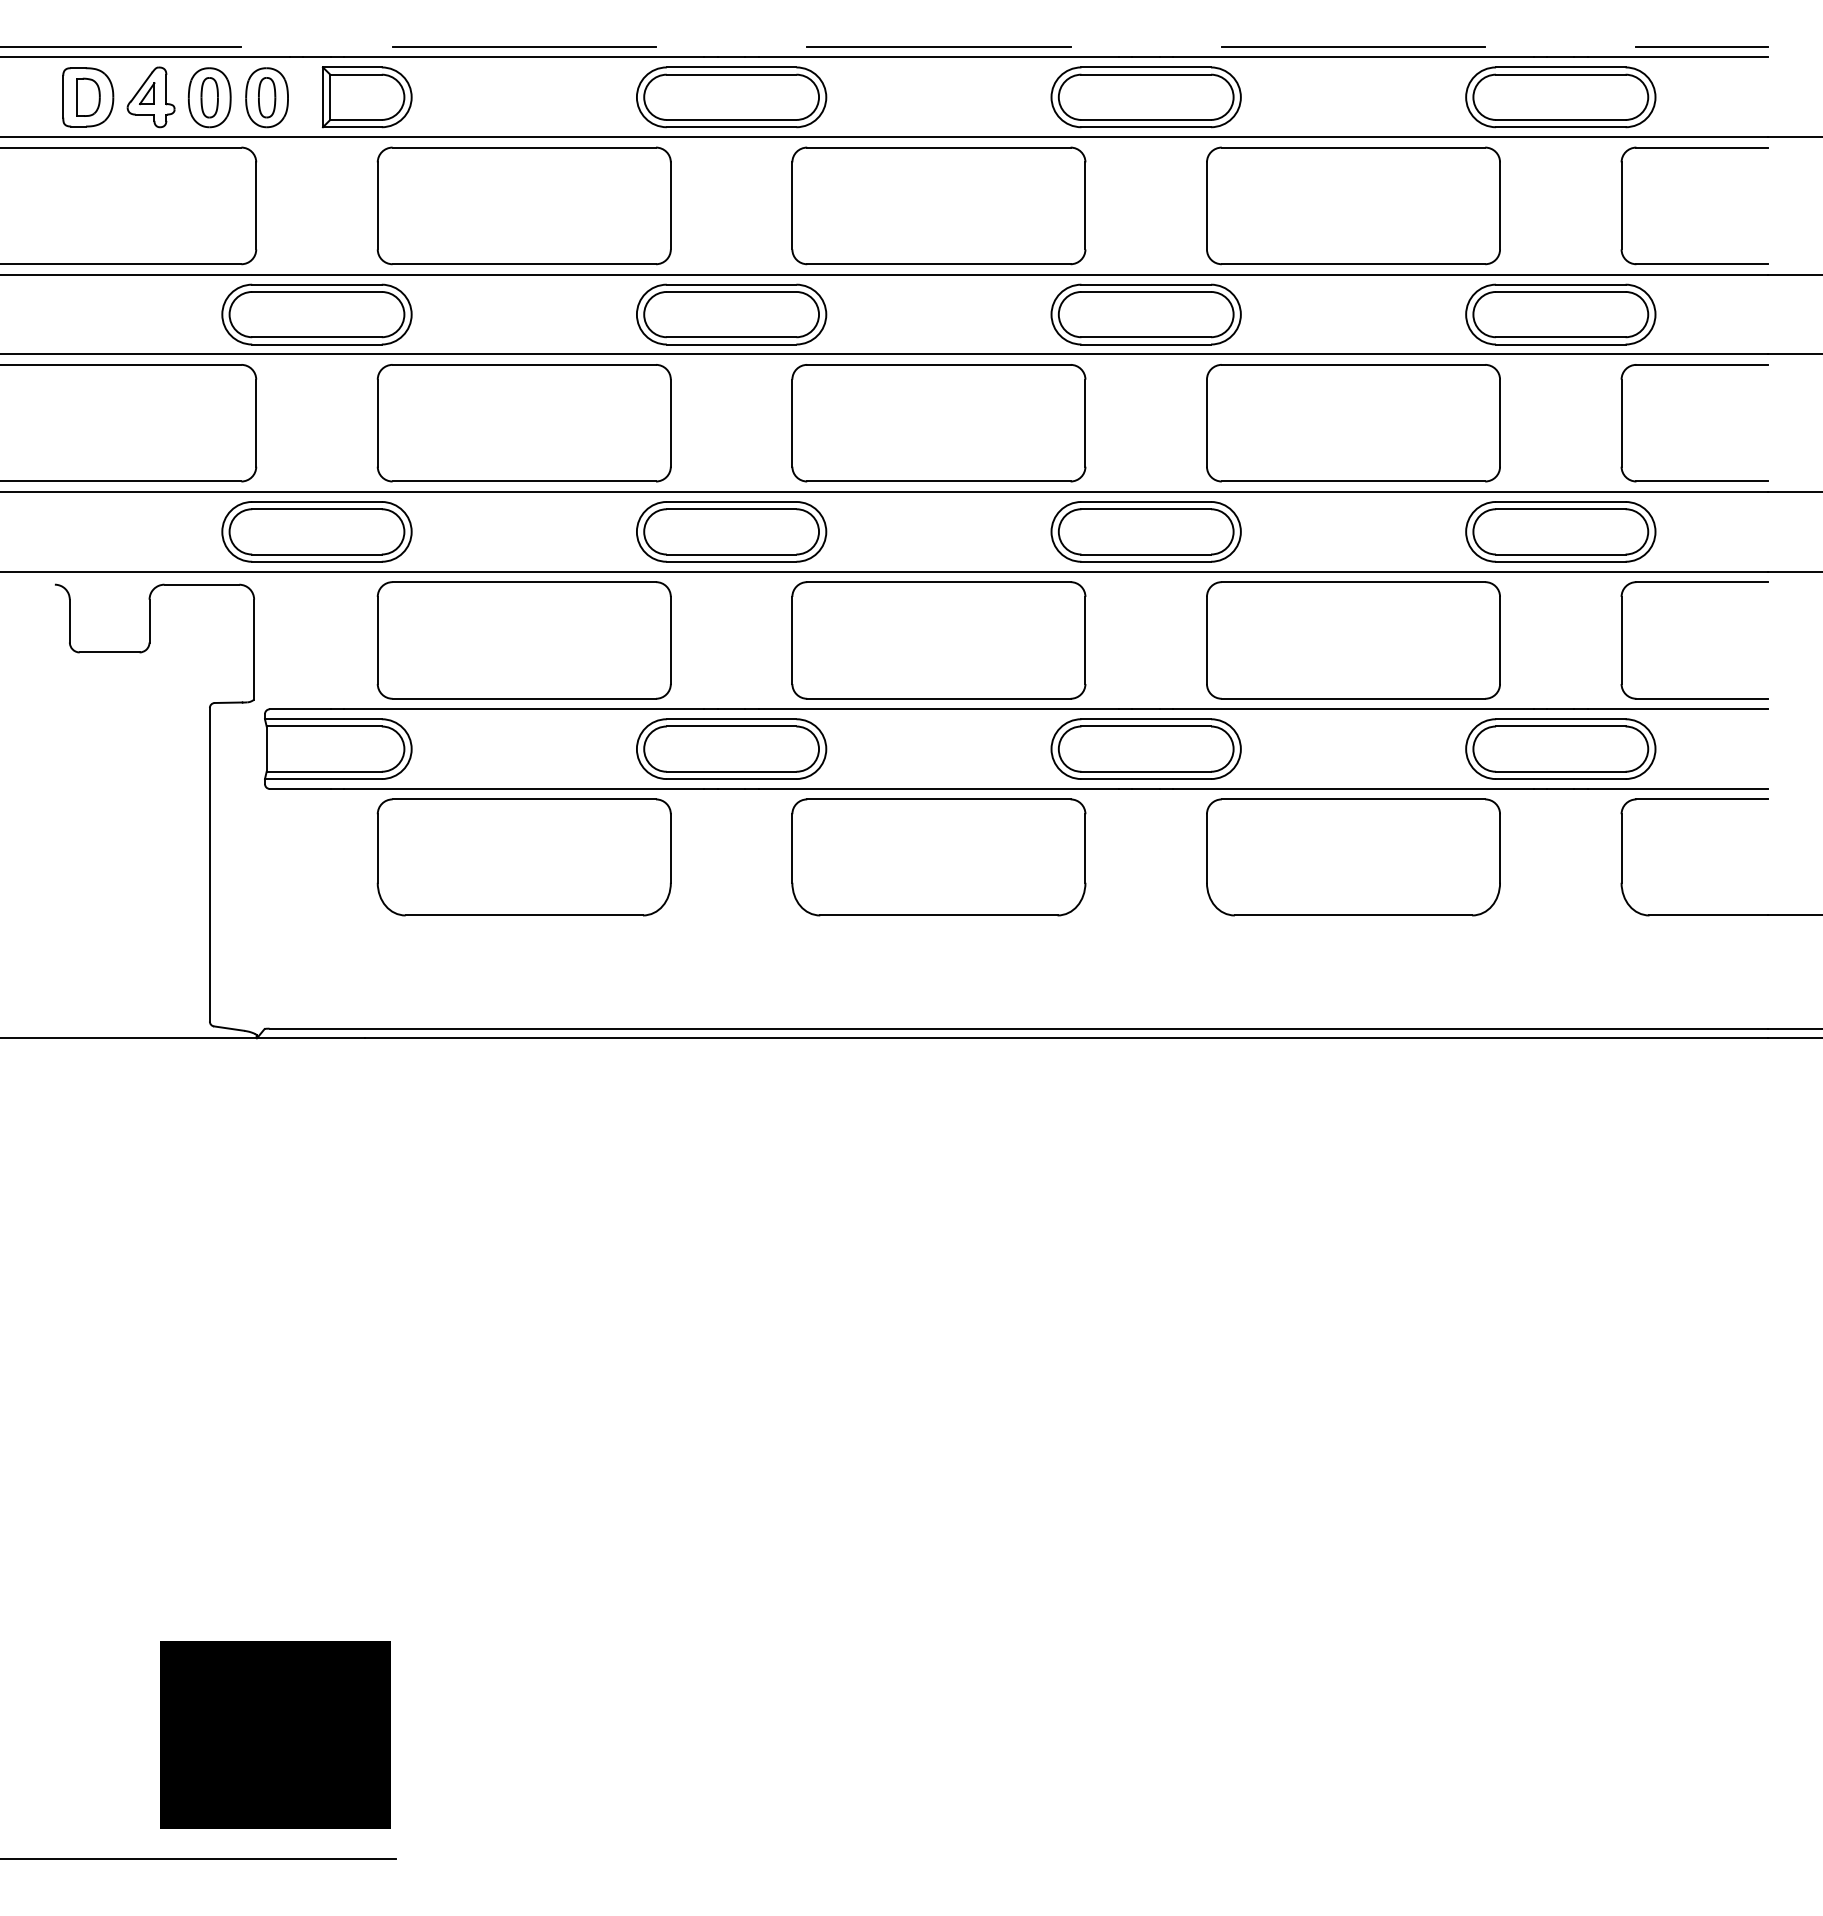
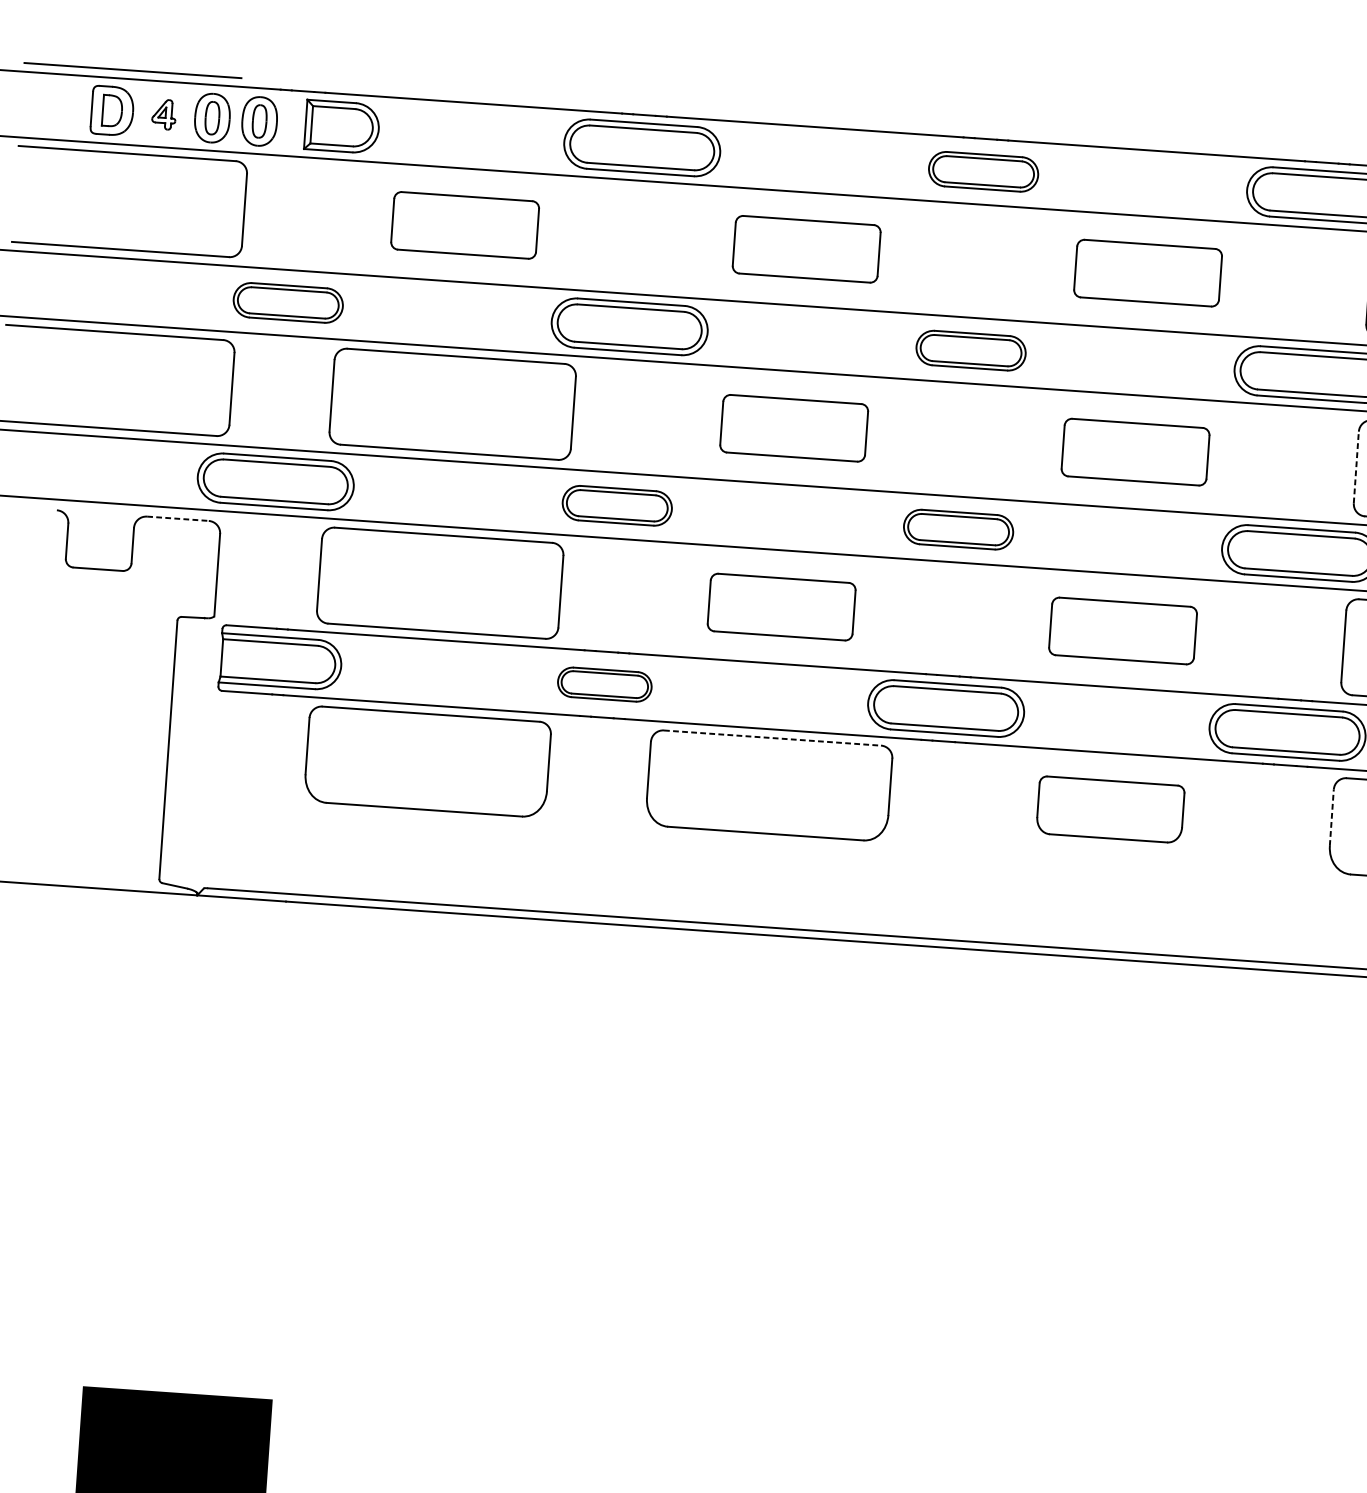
line: (523, 46) -> (473, 94), removed
line: (938, 46) -> (815, 117), removed
line: (1353, 46) -> (1157, 141), removed
part: (150, 97) -> (163, 114), size x0.6
part: (1145, 97) -> (983, 171), size x0.7
part: (523, 205) -> (464, 225), size x0.6
part: (938, 205) -> (806, 248), size x0.6
part: (1353, 205) -> (1148, 272), size x0.6
part: (316, 314) -> (287, 302), size x0.7
part: (1145, 314) -> (970, 350), size x0.7
part: (938, 423) -> (793, 428), size x0.6
part: (1353, 423) -> (1135, 452), size x0.6
line: (1621, 423) -> (1356, 467), solid -> dashed
part: (731, 531) -> (617, 505), size x0.7
part: (1145, 531) -> (958, 529), size x0.7
line: (202, 584) -> (178, 518), solid -> dashed
part: (938, 640) -> (781, 607), size x0.6
part: (1353, 640) -> (1123, 631), size x0.6
part: (731, 748) -> (604, 684), size x0.6
line: (938, 799) -> (772, 738), solid -> dashed
line: (1621, 847) -> (1331, 816), solid -> dashed
part: (1353, 857) -> (1110, 809), size x0.6

